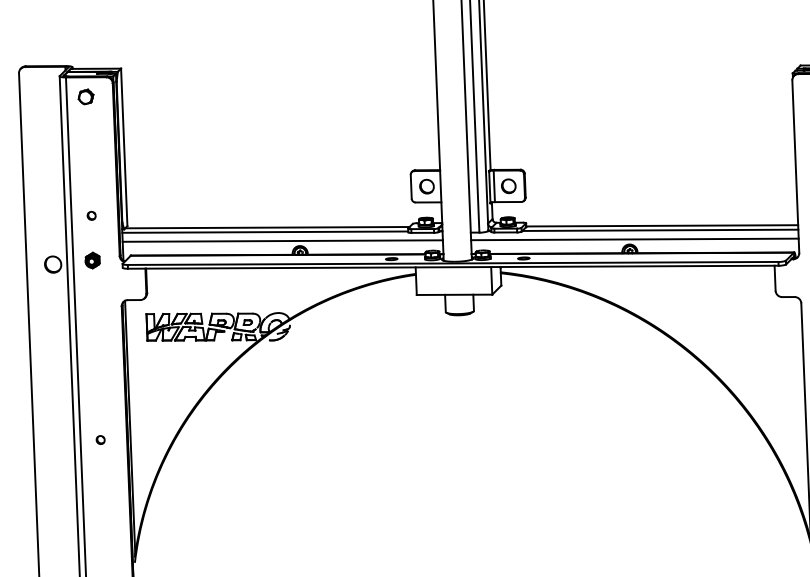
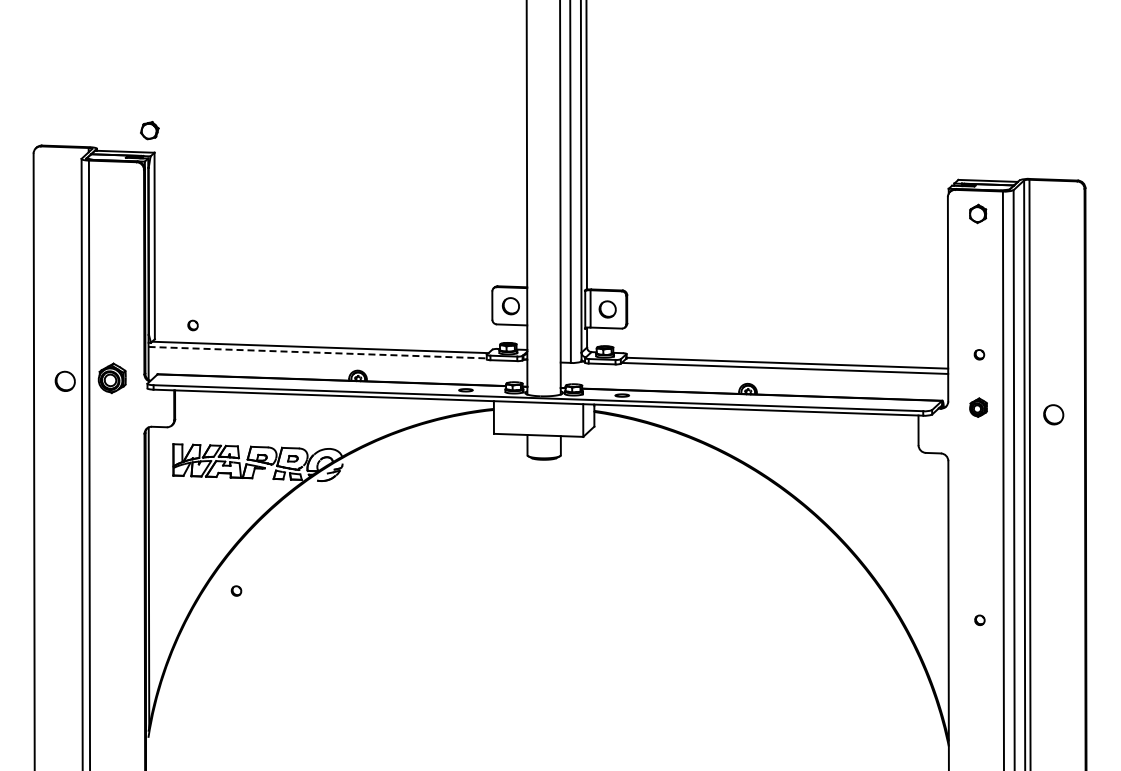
part: (85, 96) -> (149, 130), moved
part: (91, 215) -> (192, 325), moved
line: (265, 231) -> (318, 352), solid -> dashed
line: (634, 238) -> (754, 377), removed
line: (282, 240) -> (337, 363), removed
part: (92, 260) -> (111, 378), size x1.6
part: (100, 439) -> (236, 590), moved

